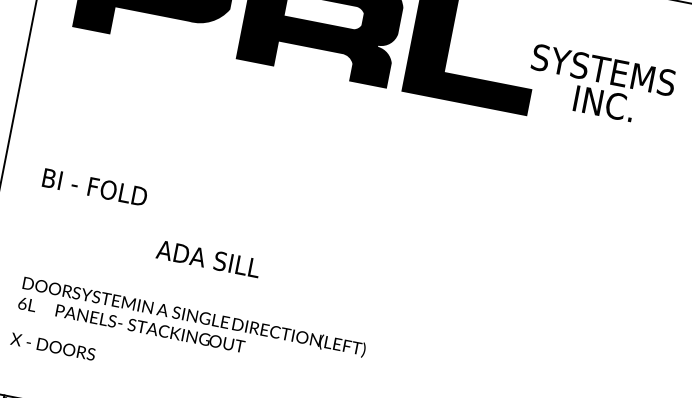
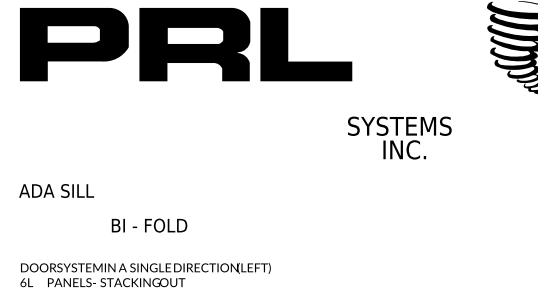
text: (600, 85) -> (399, 137), moved
text: (94, 186) -> (57, 190), BI - FOLD -> ADA SILL
text: (209, 258) -> (148, 225), ADA SILL -> BI - FOLD

